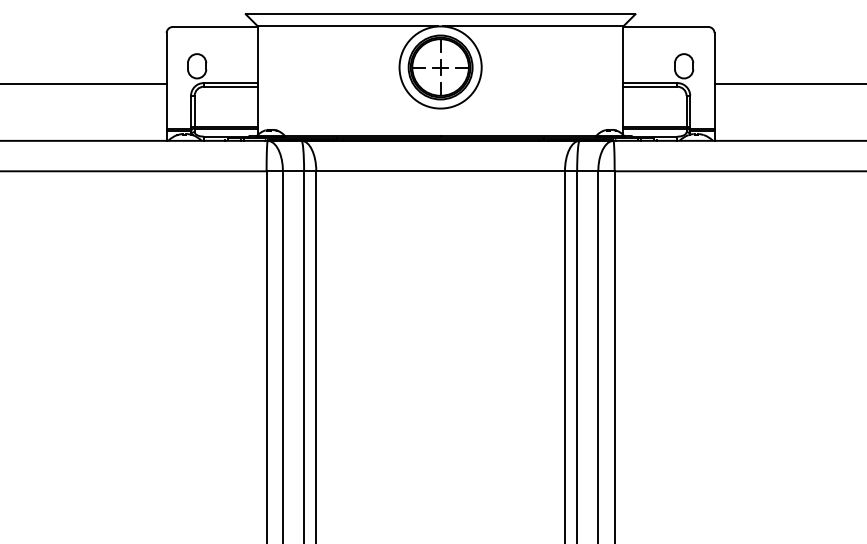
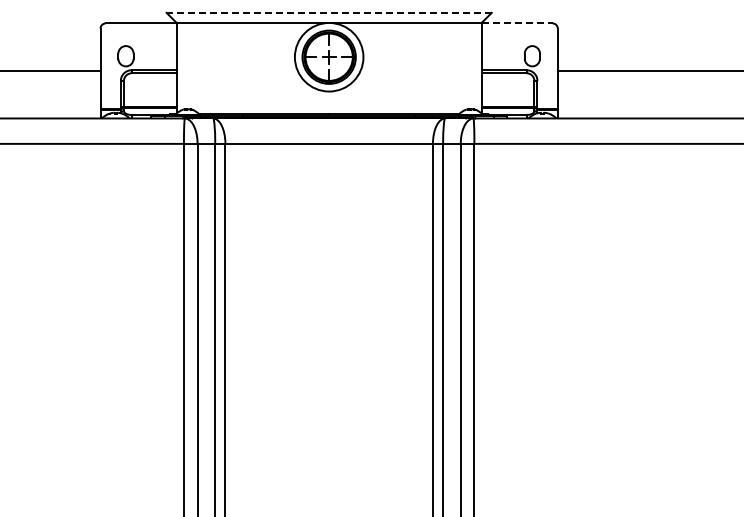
line: (441, 13) -> (329, 12), solid -> dashed
line: (666, 27) -> (517, 23), solid -> dashed

